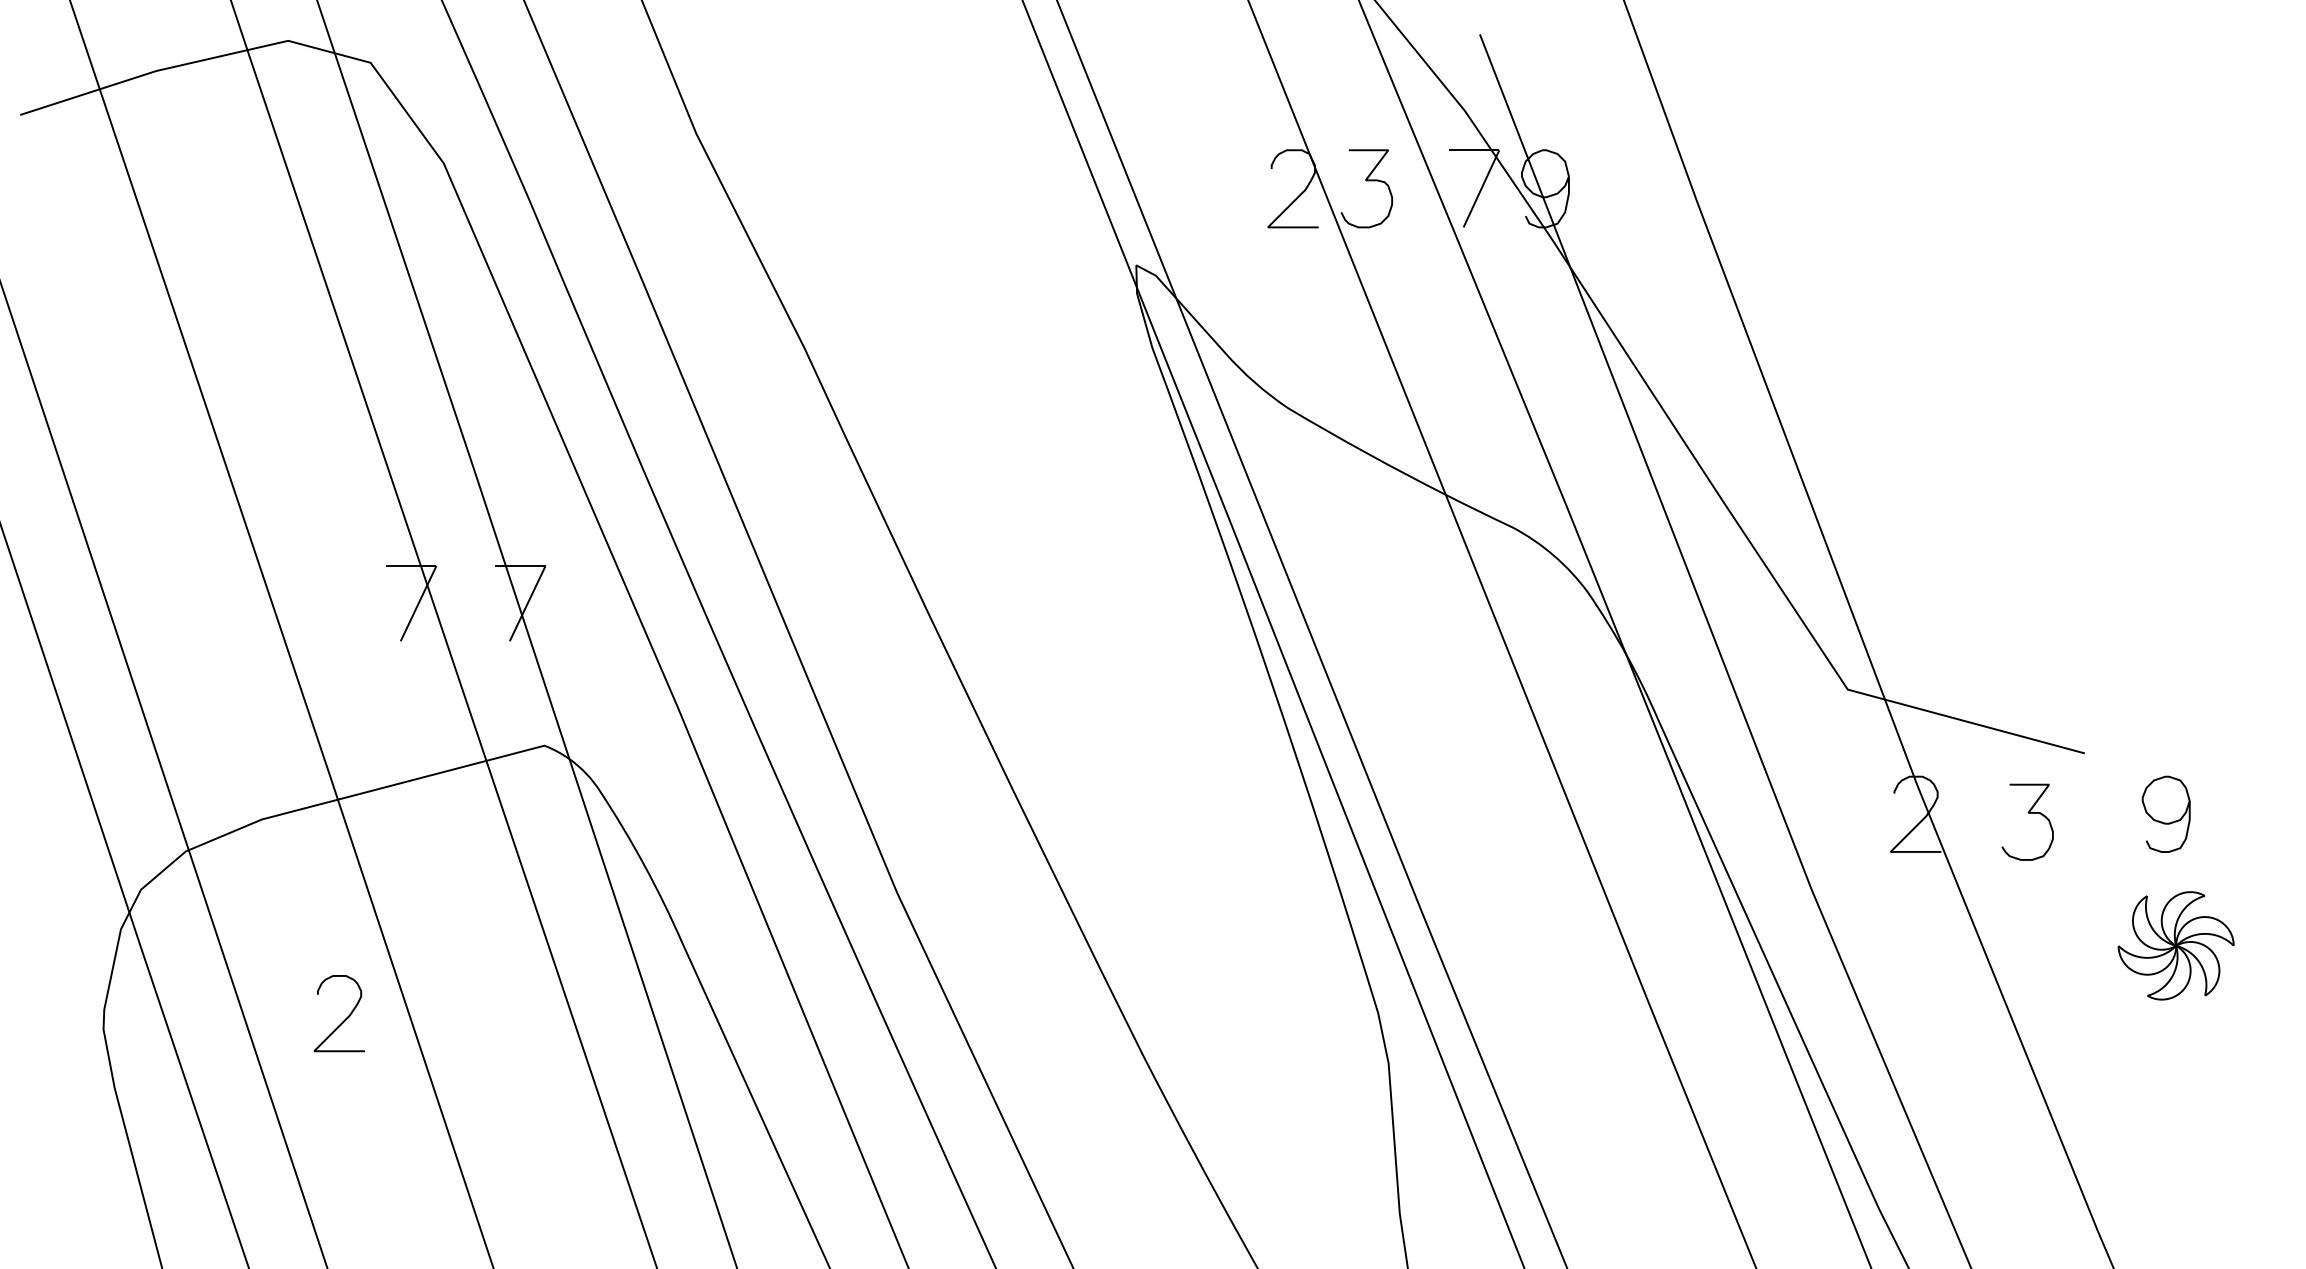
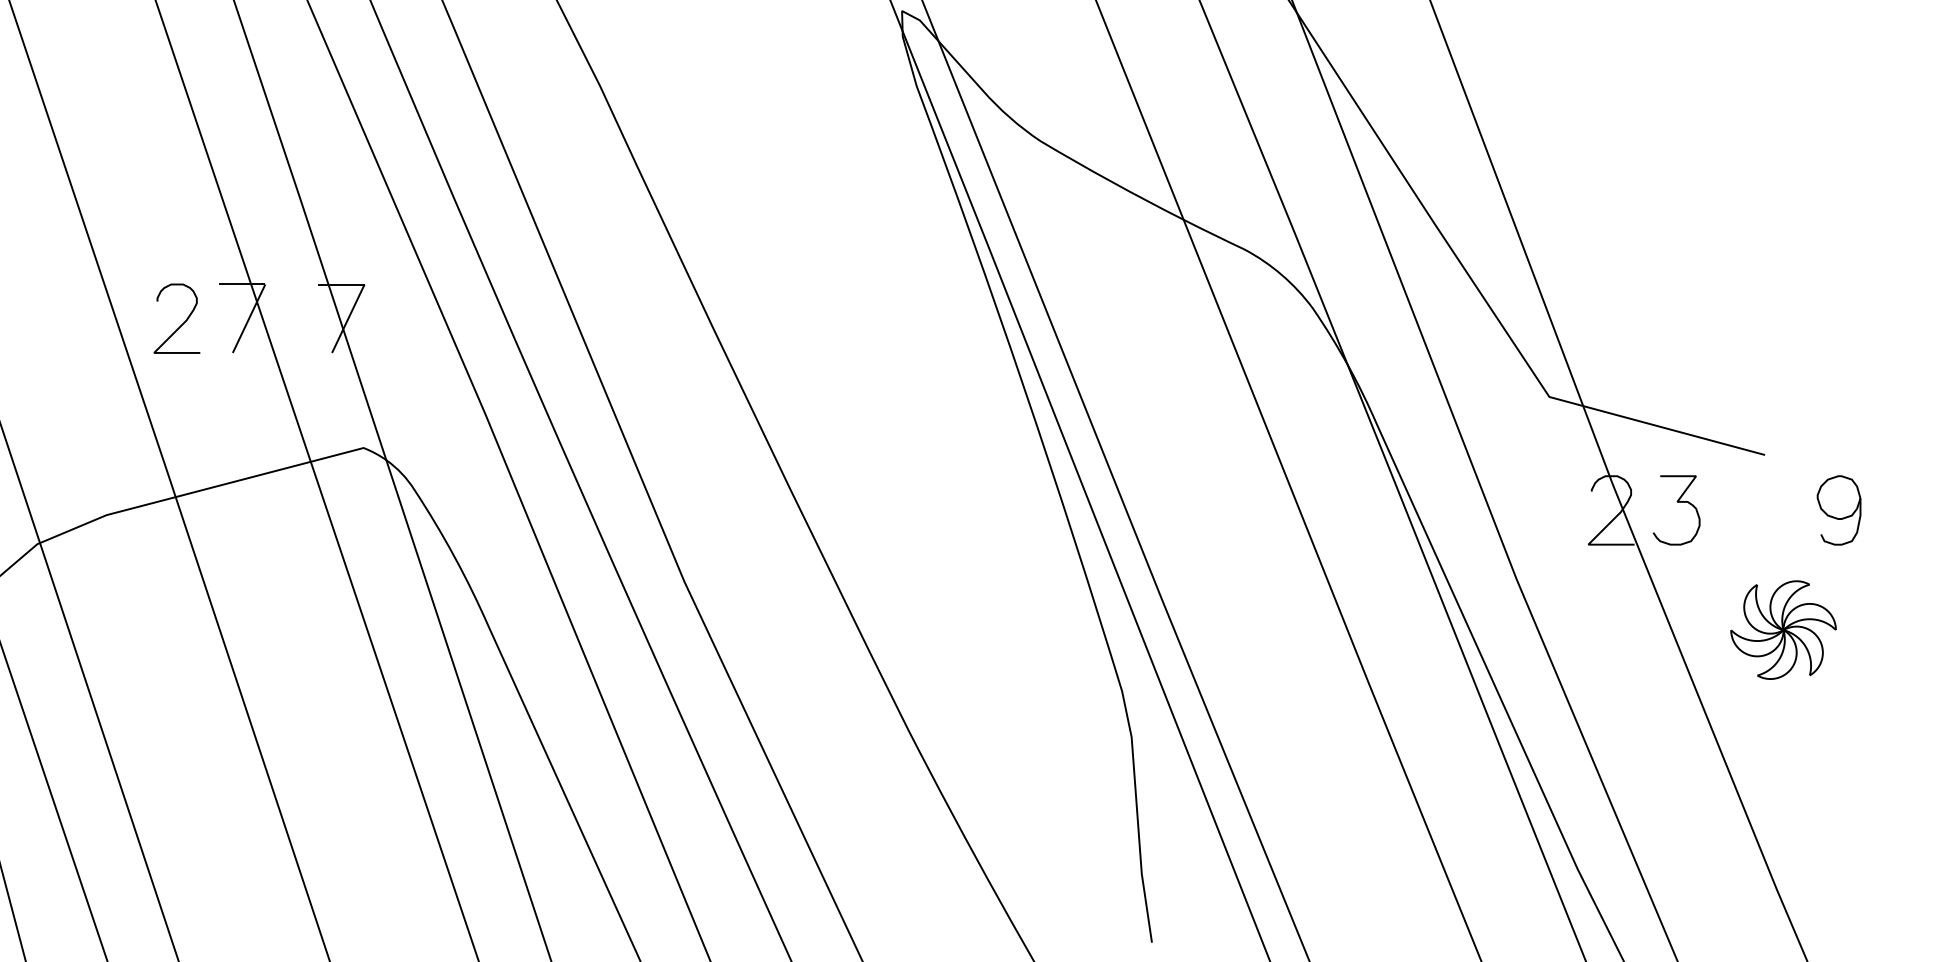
curve: (2028, 813) -> (1677, 502), moved
part: (2175, 945) -> (1782, 629), moved
curve: (344, 1019) -> (181, 324), moved

